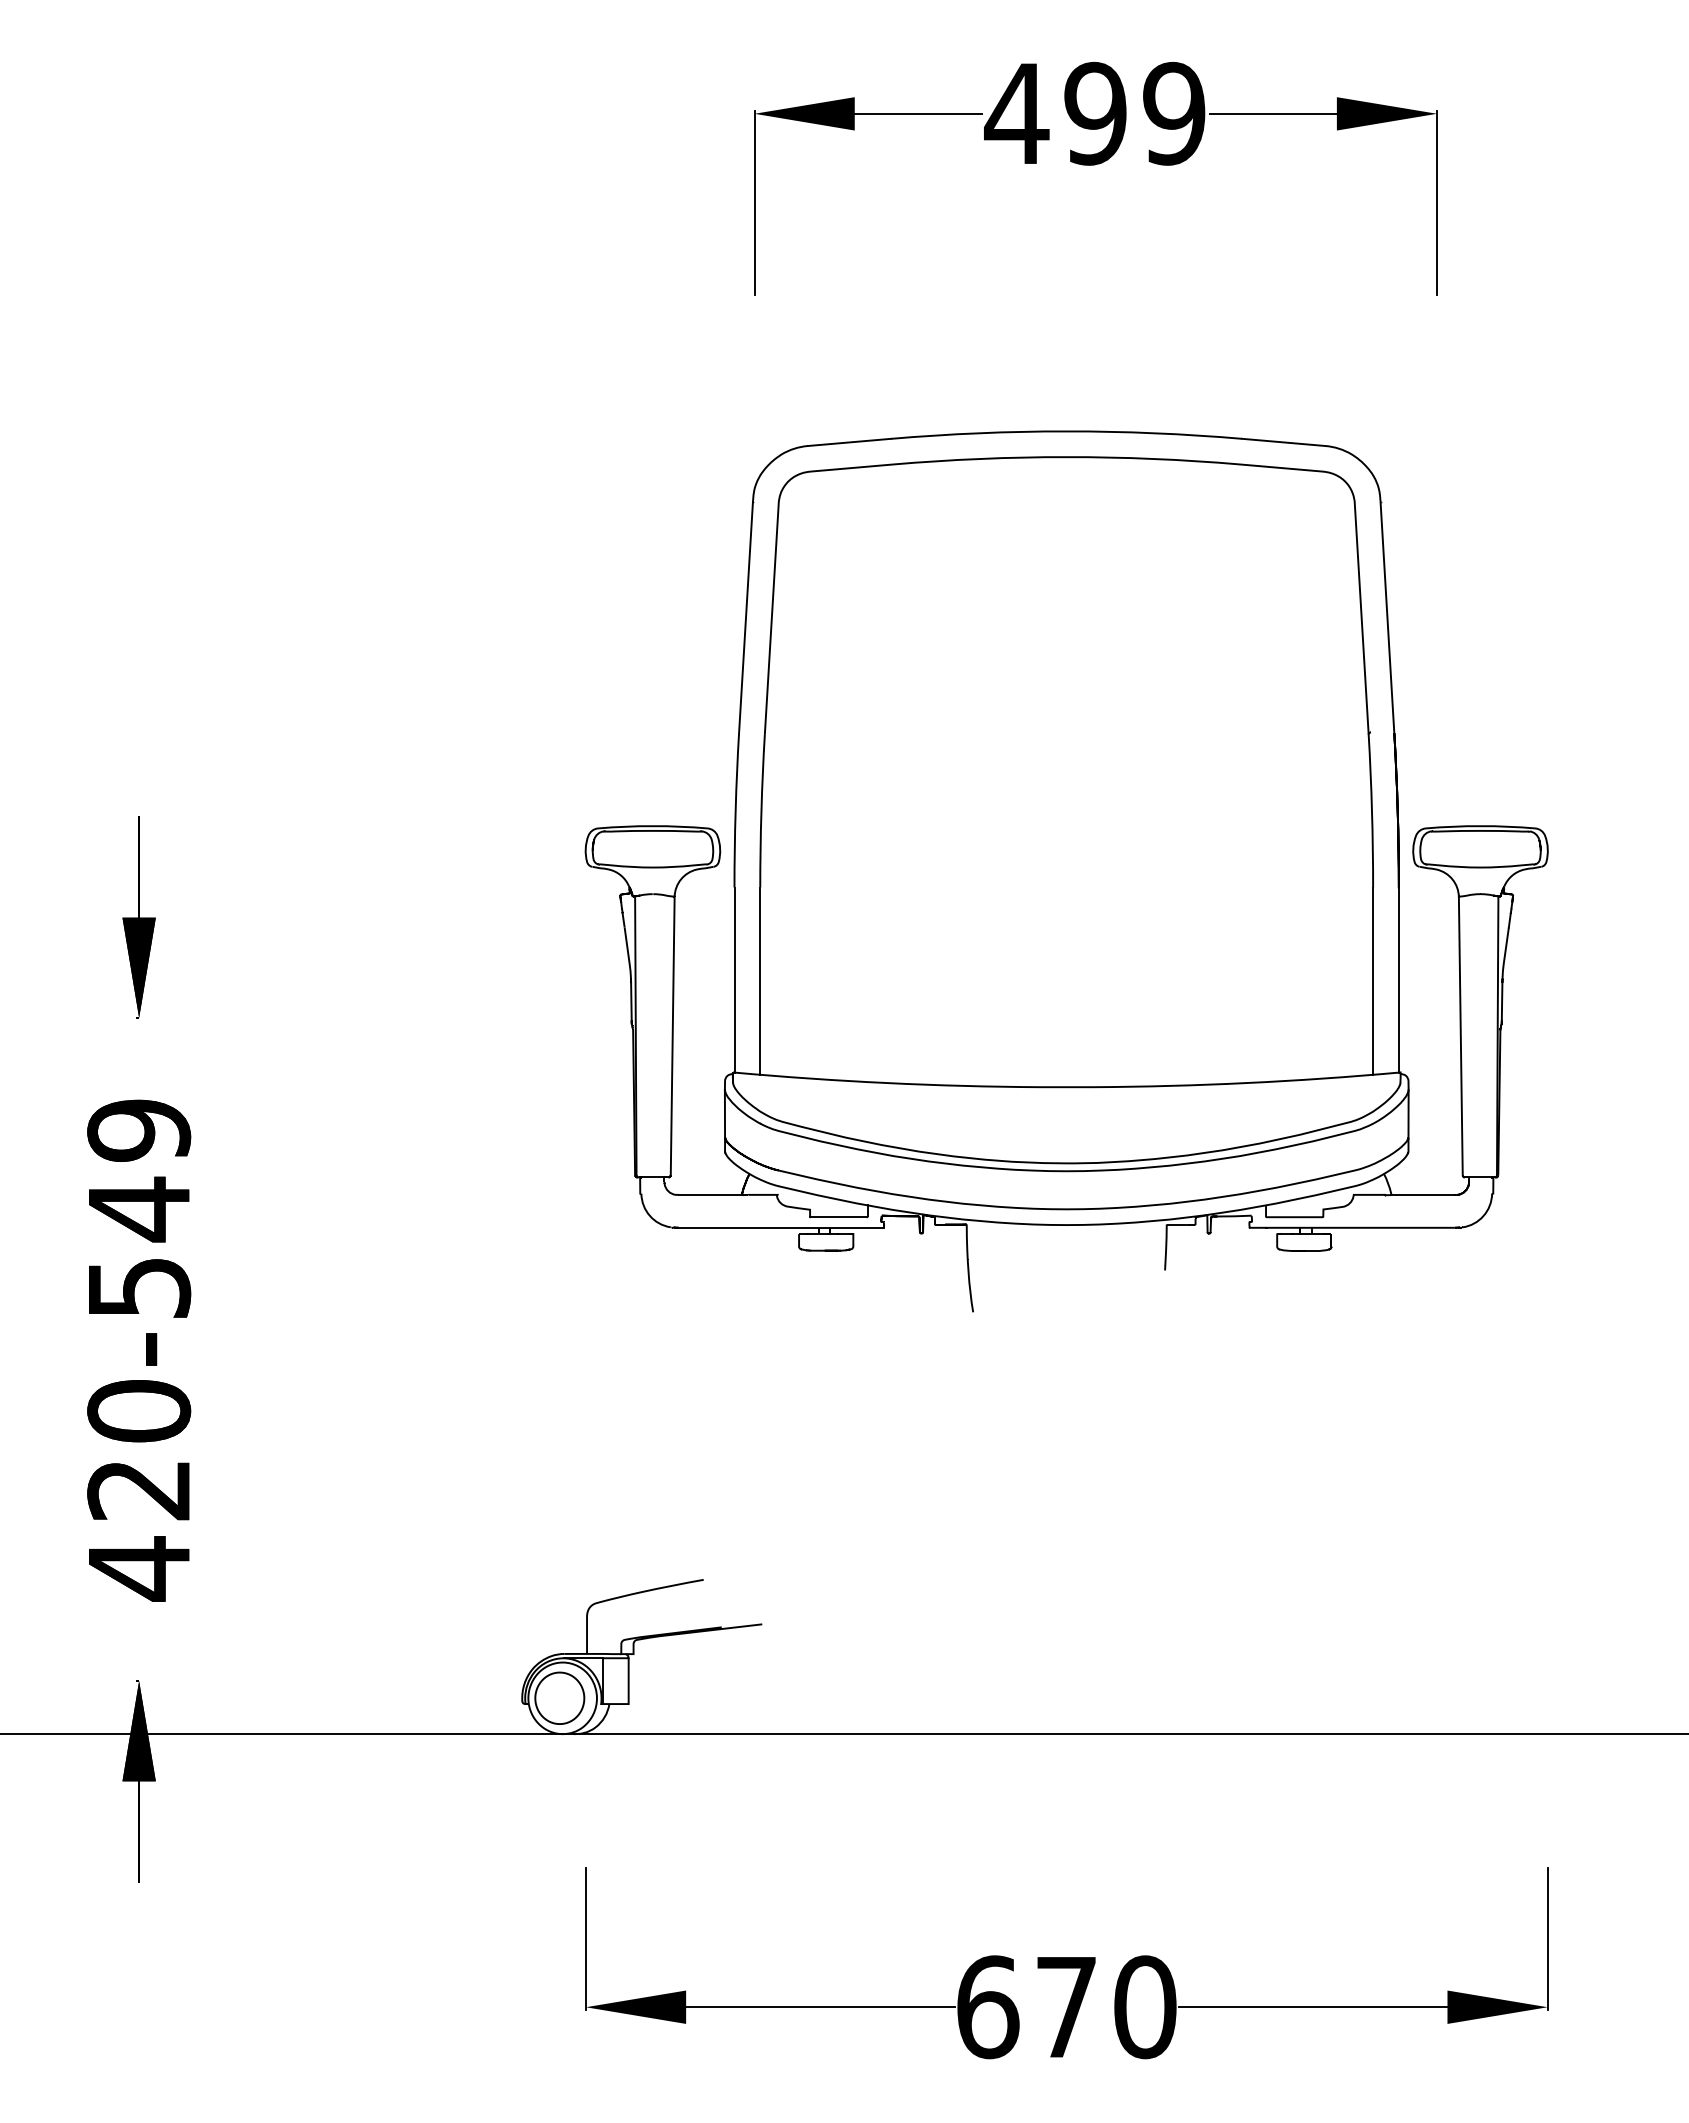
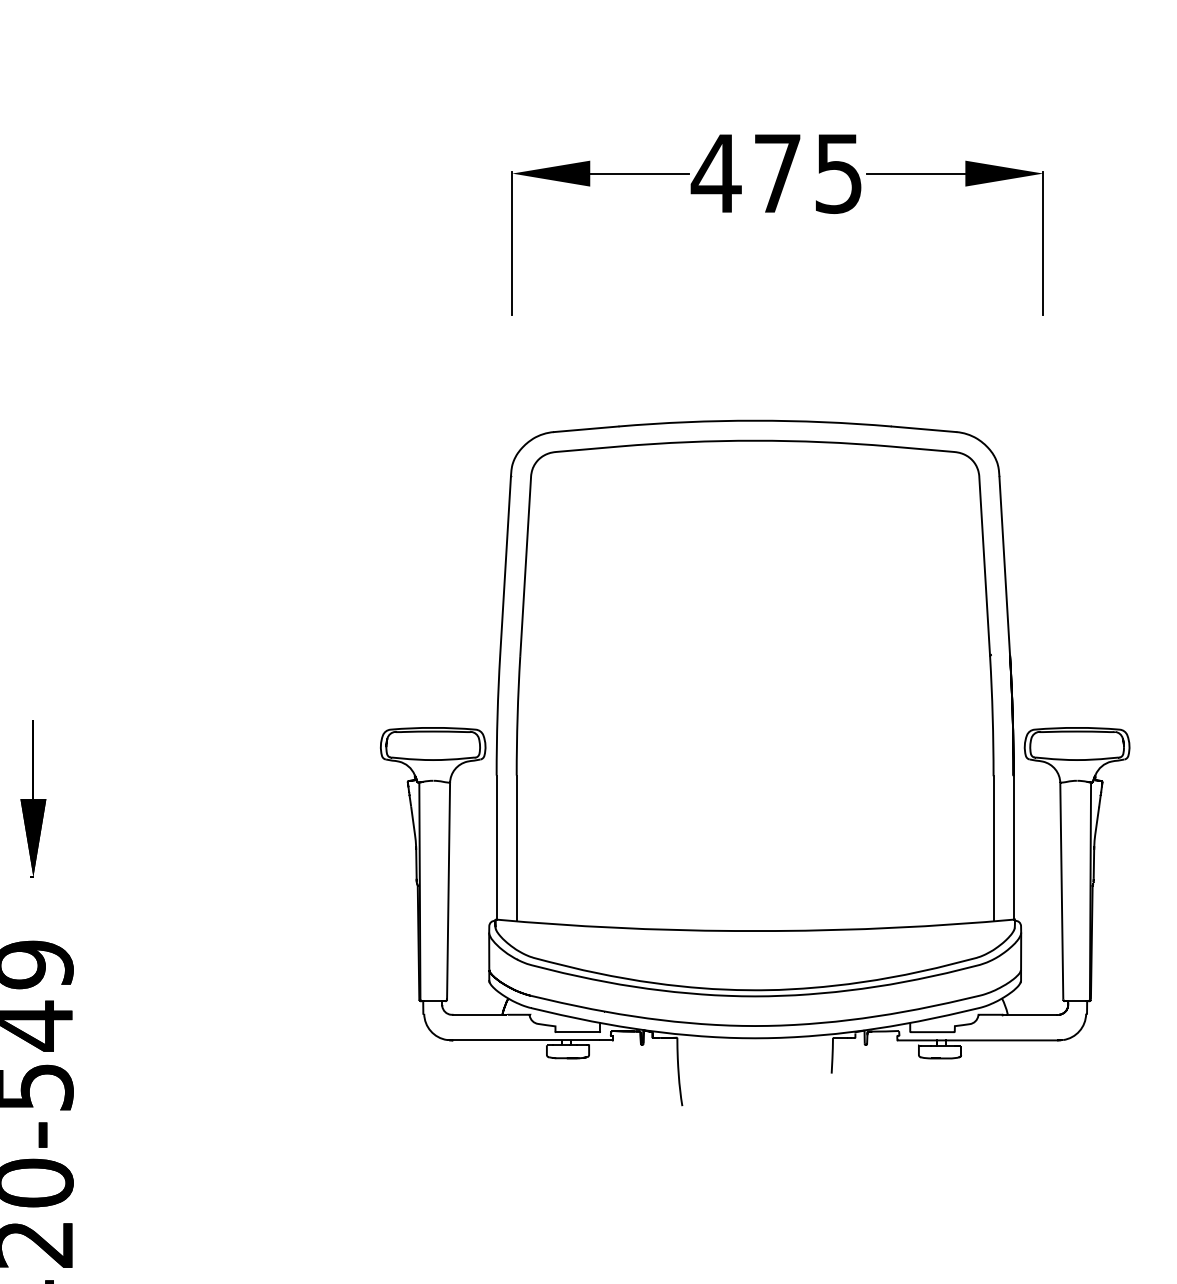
text: (1134, 113) -> (807, 173), 499 -> 475

